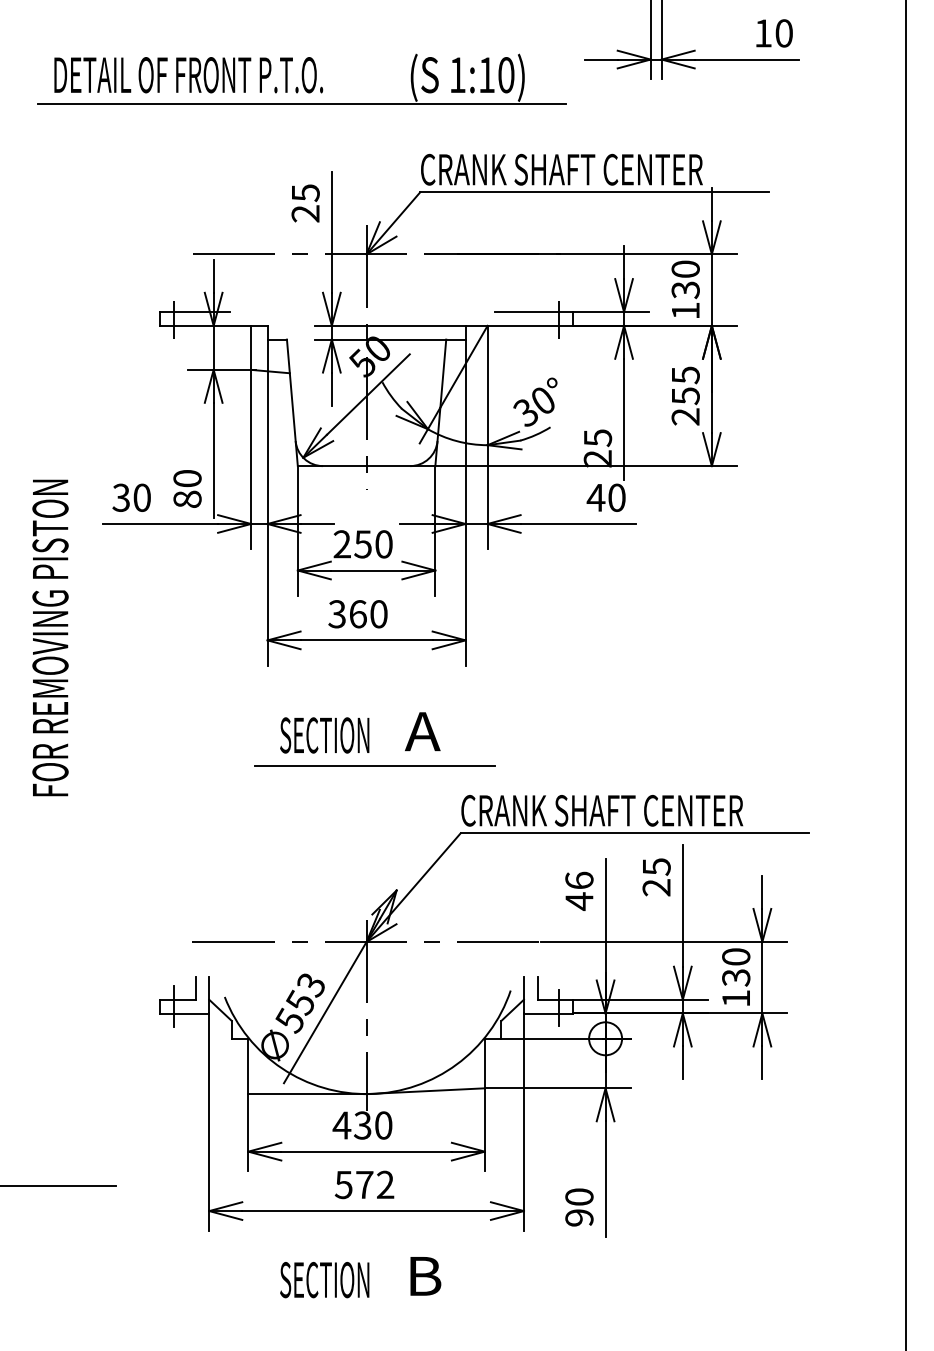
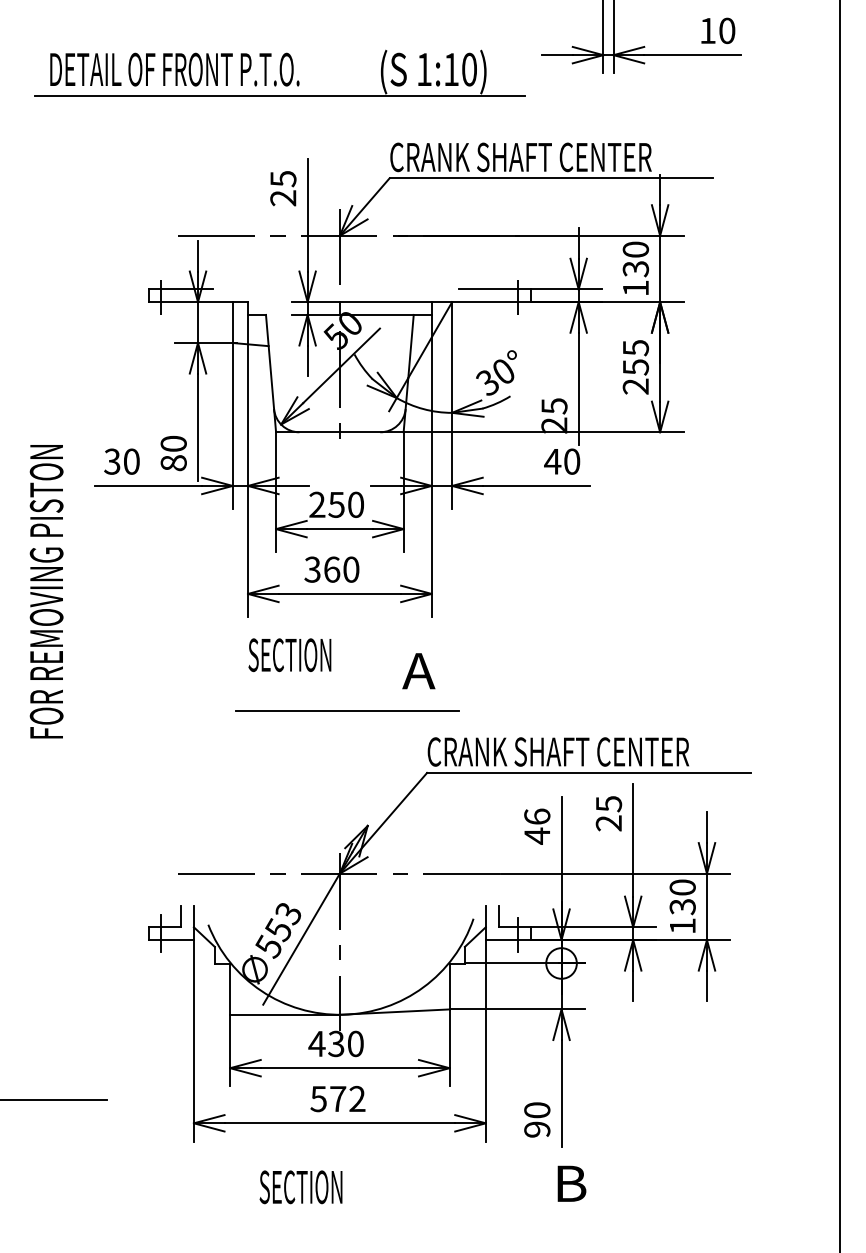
text: (422, 731) -> (418, 671), moved
text: (324, 735) -> (289, 655), moved
text: (425, 1276) -> (571, 1183), moved

